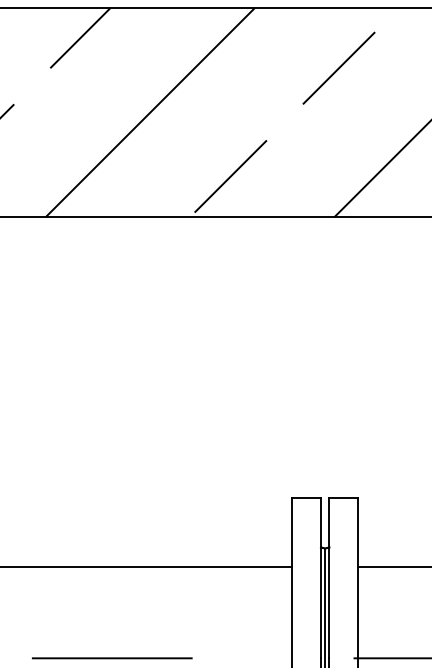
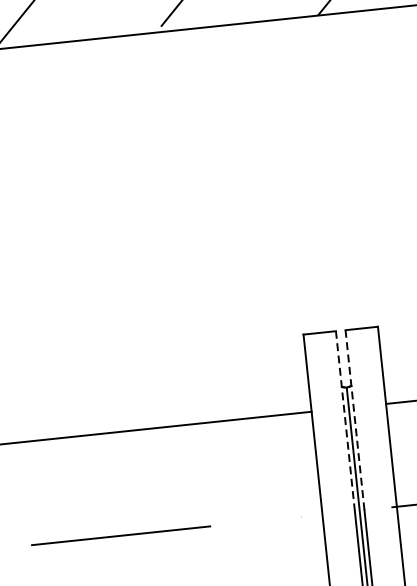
line: (320, 577) -> (344, 420), solid -> dashed
line: (329, 577) -> (354, 419), solid -> dashed

